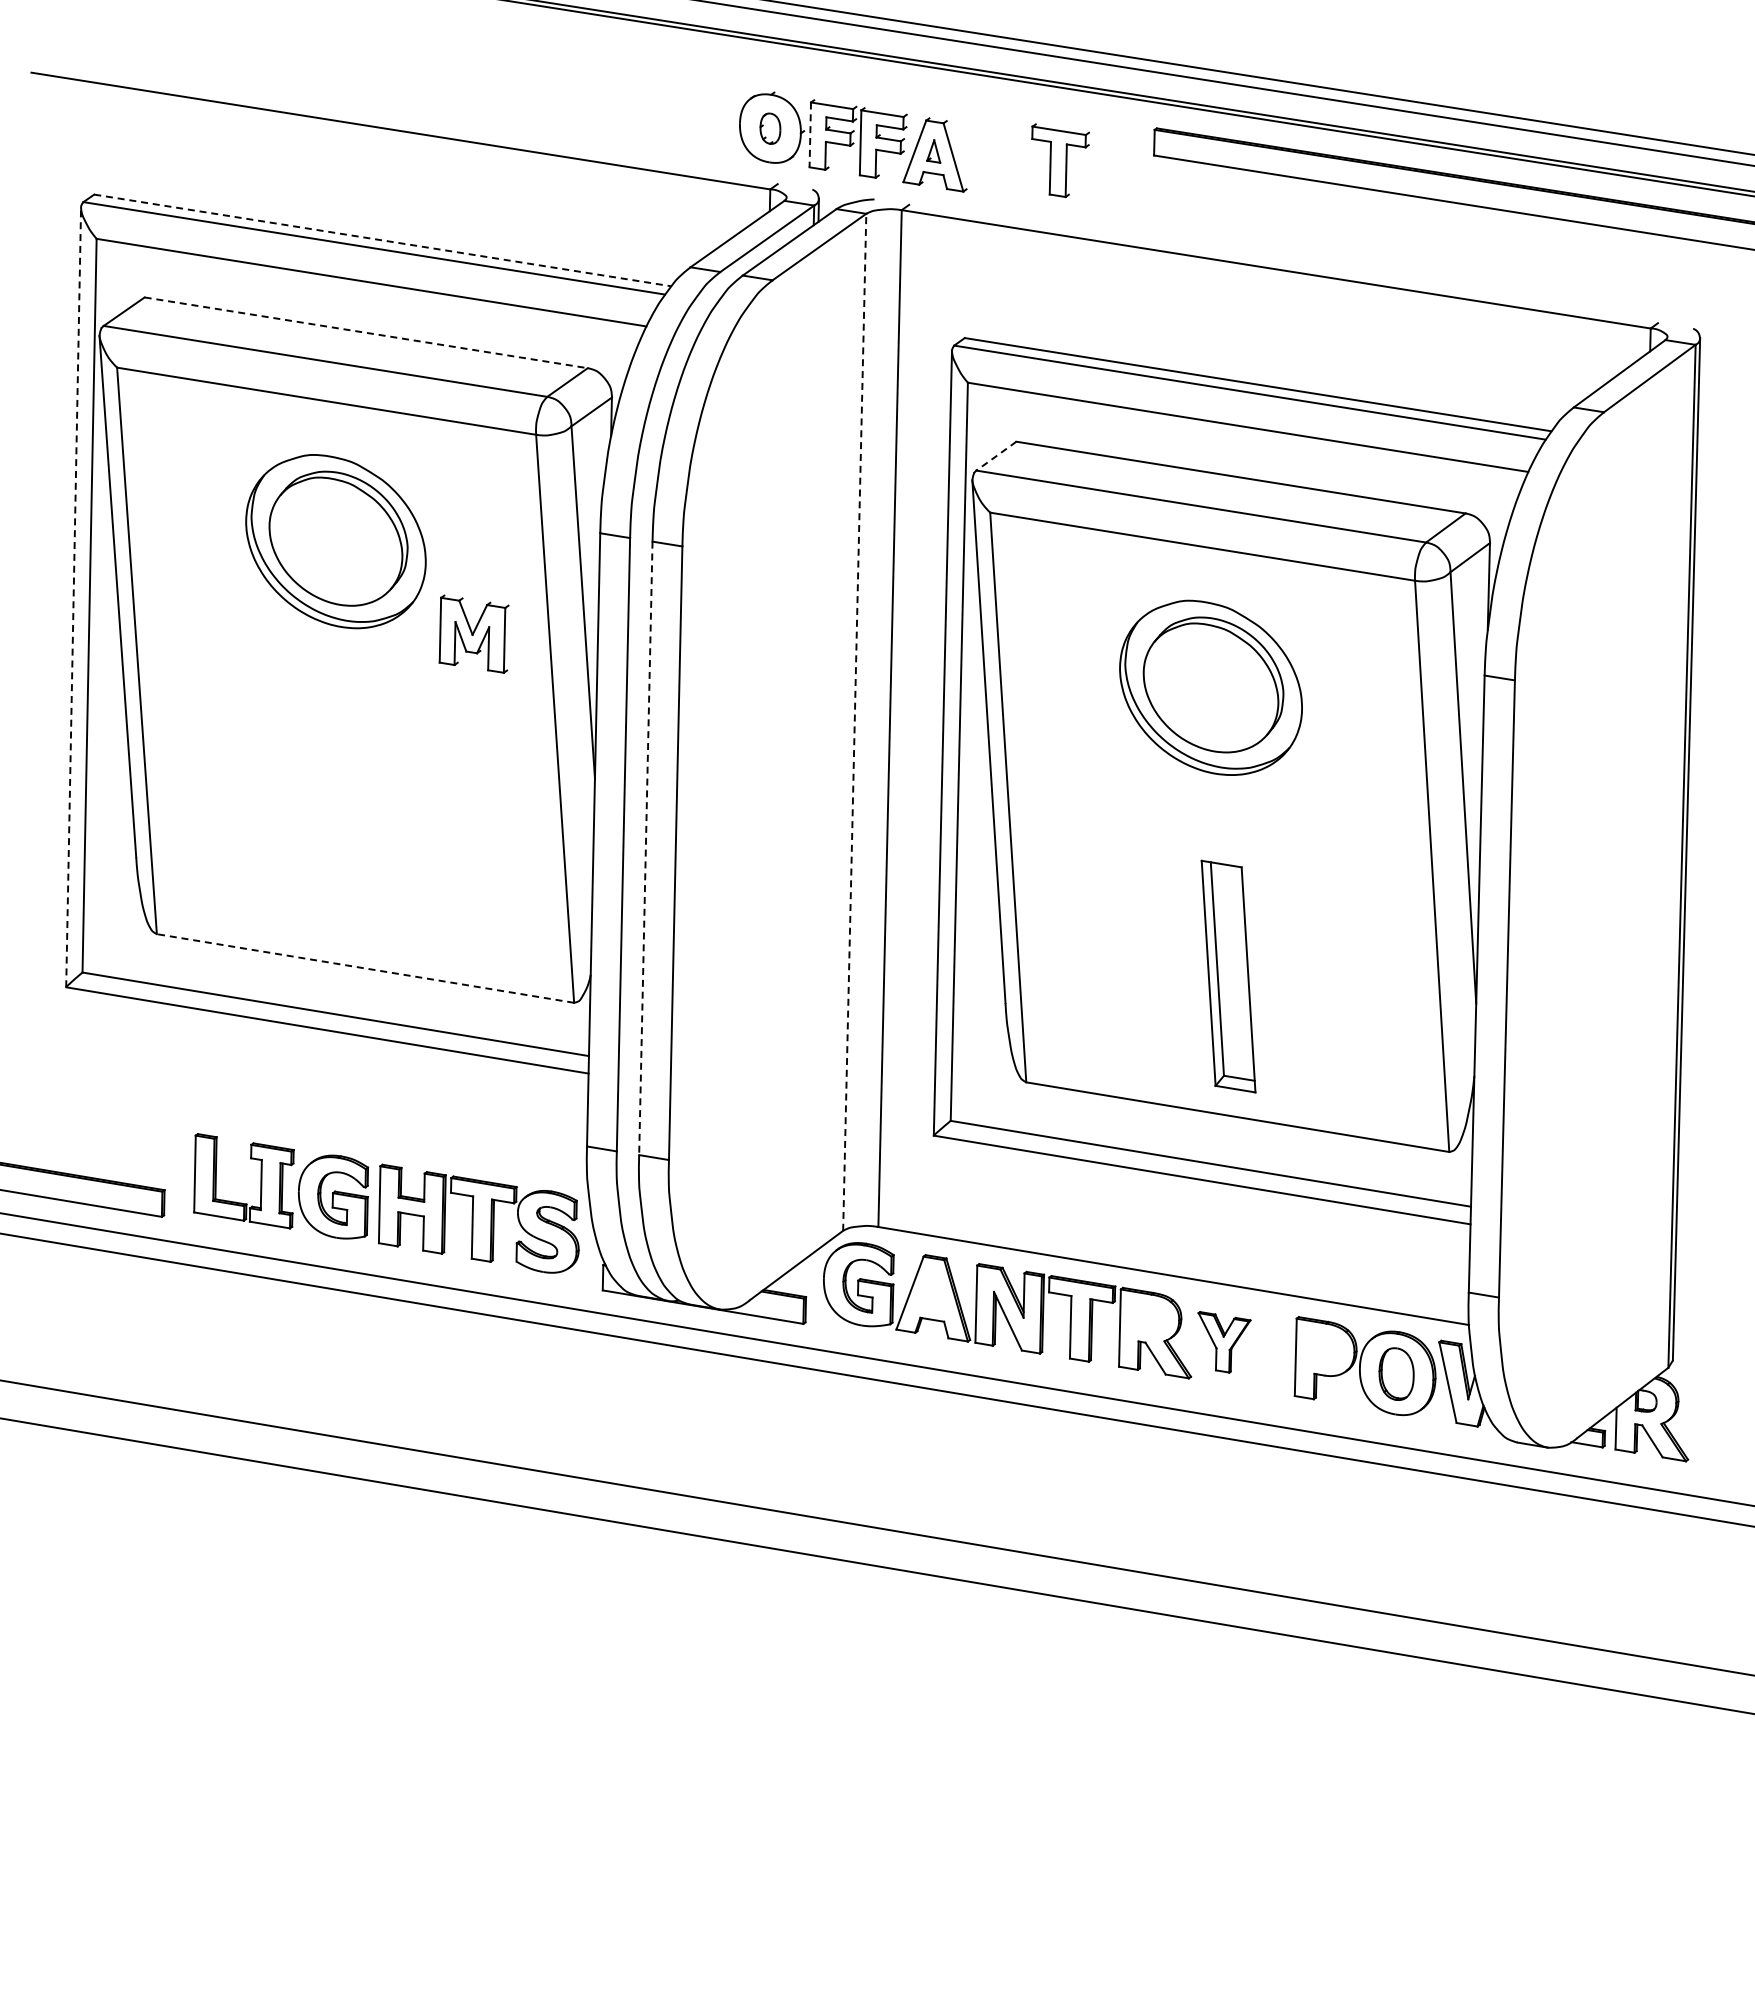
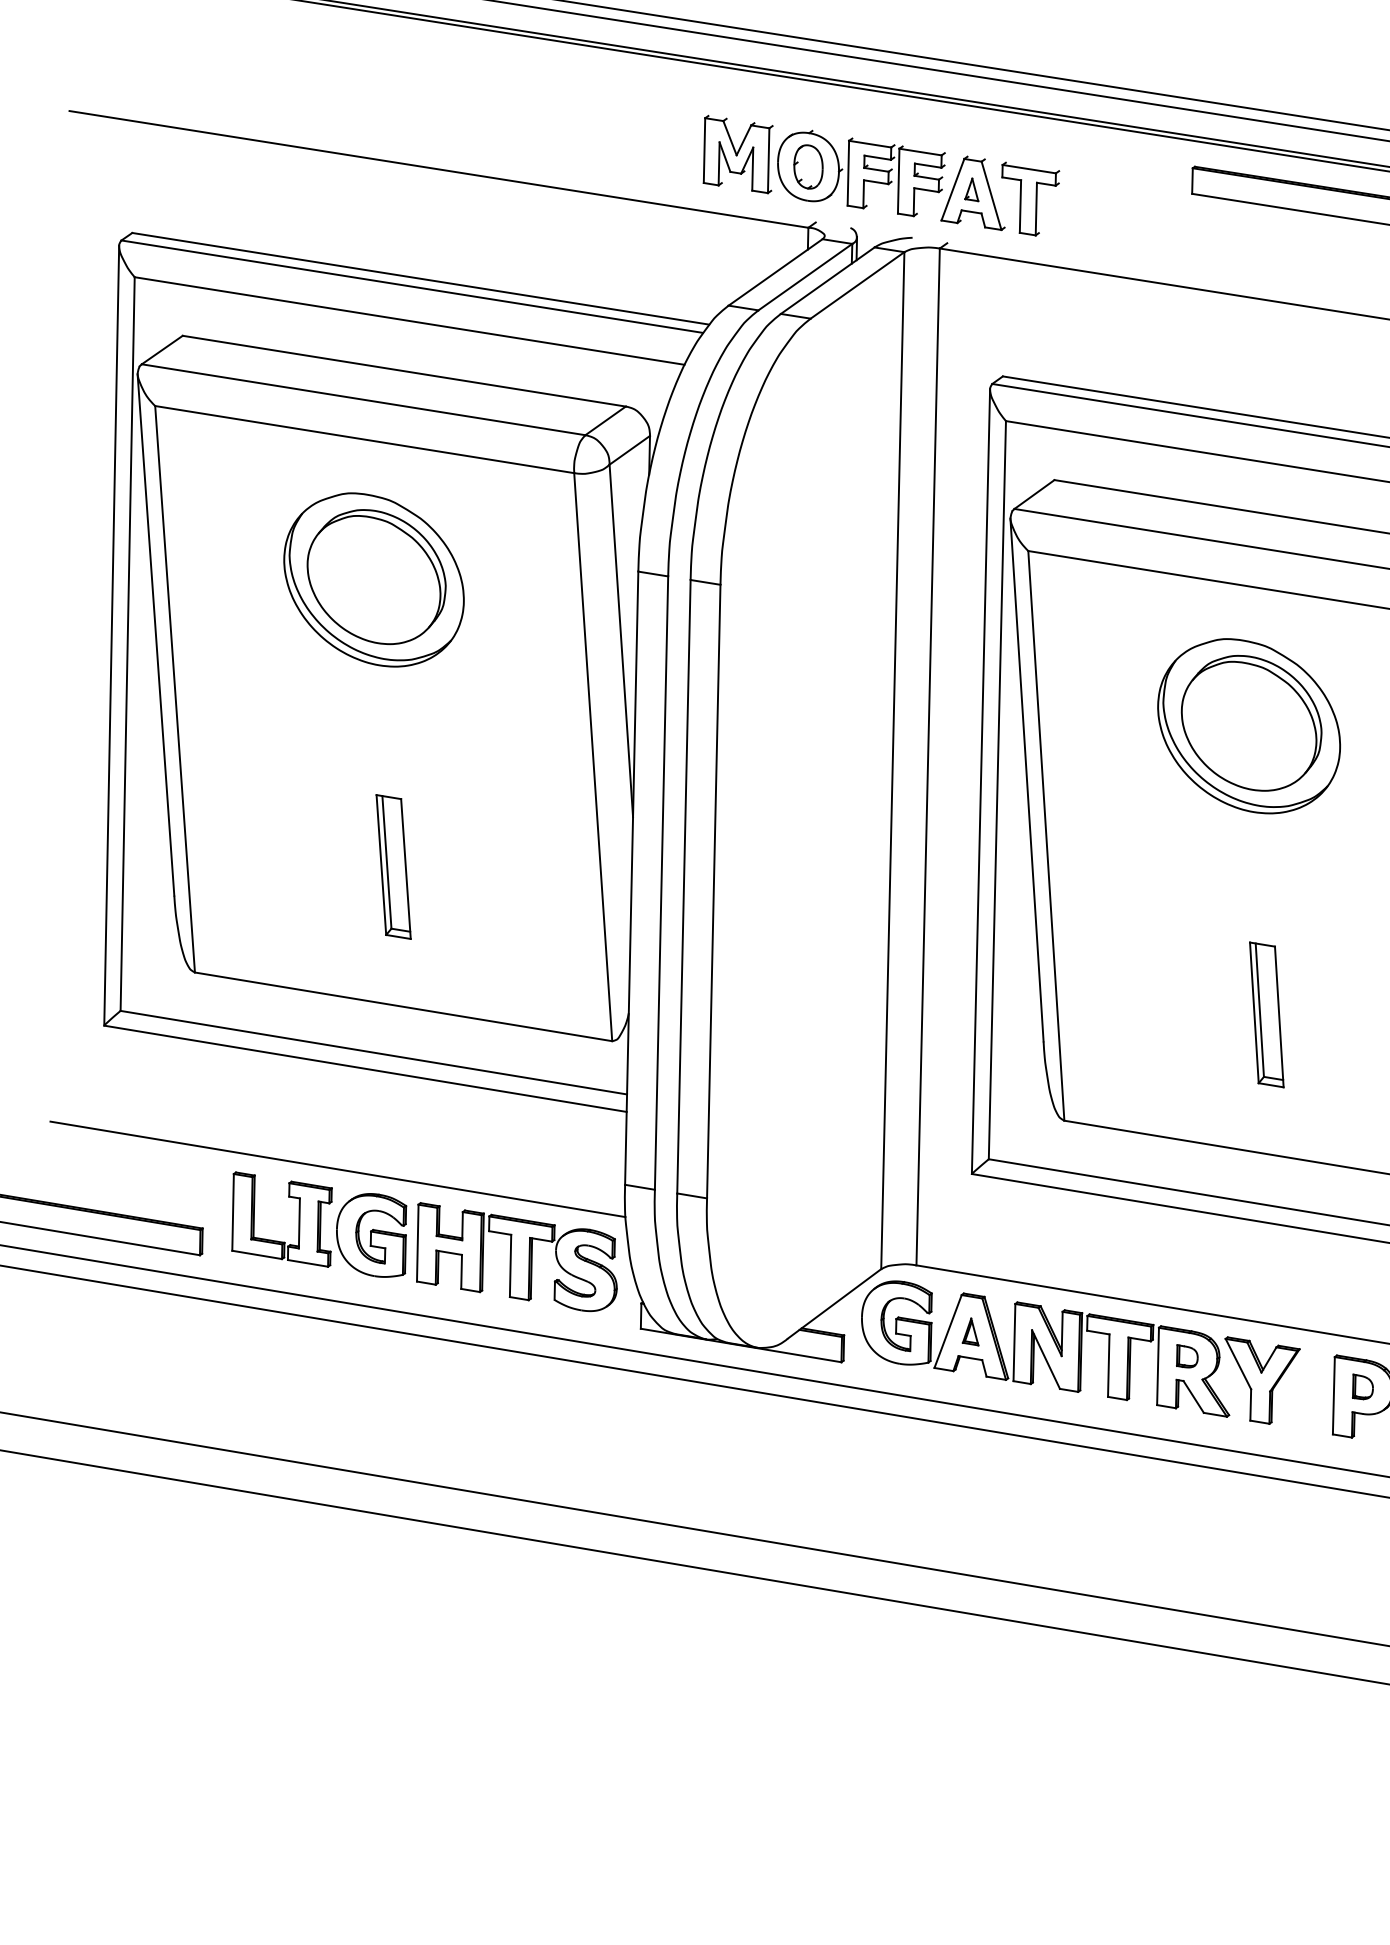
part: (770, 128) -> (808, 166), size x1.43
line: (810, 135) -> (848, 173), dashed -> solid
part: (1060, 160) -> (1030, 198), moved
line: (383, 240) -> (421, 278), dashed -> solid
line: (366, 332) -> (404, 370), dashed -> solid
line: (996, 456) -> (1034, 494), dashed -> solid
line: (73, 597) -> (111, 635), dashed -> solid
part: (473, 633) -> (737, 153), moved
line: (854, 722) -> (892, 760), dashed -> solid
part: (355, 828) -> (393, 866), added
line: (645, 848) -> (683, 886), dashed -> solid
line: (365, 968) -> (403, 1006), dashed -> solid
part: (1228, 976) -> (1266, 1014), size x0.62
line: (299, 1130) -> (337, 1168), added
part: (932, 1293) -> (970, 1331), added
part: (1148, 1317) -> (1186, 1355), added
part: (1224, 1342) -> (1262, 1380), size x1.43
part: (1324, 1348) -> (1362, 1386), added

